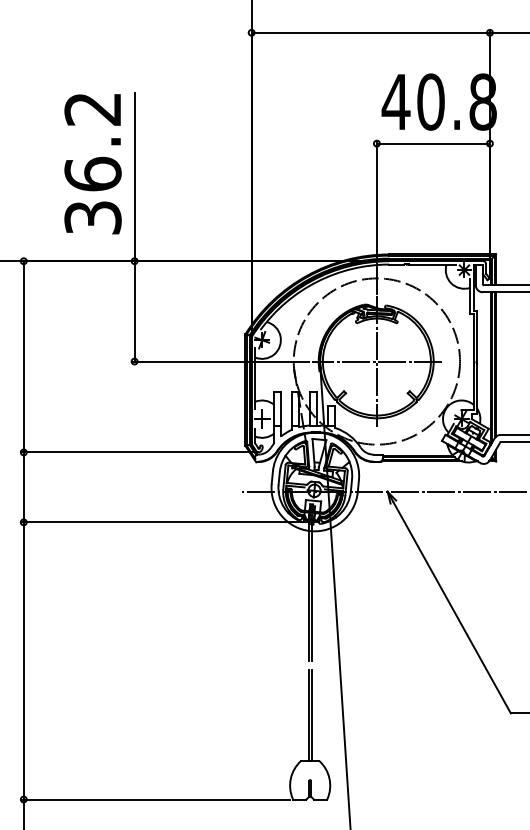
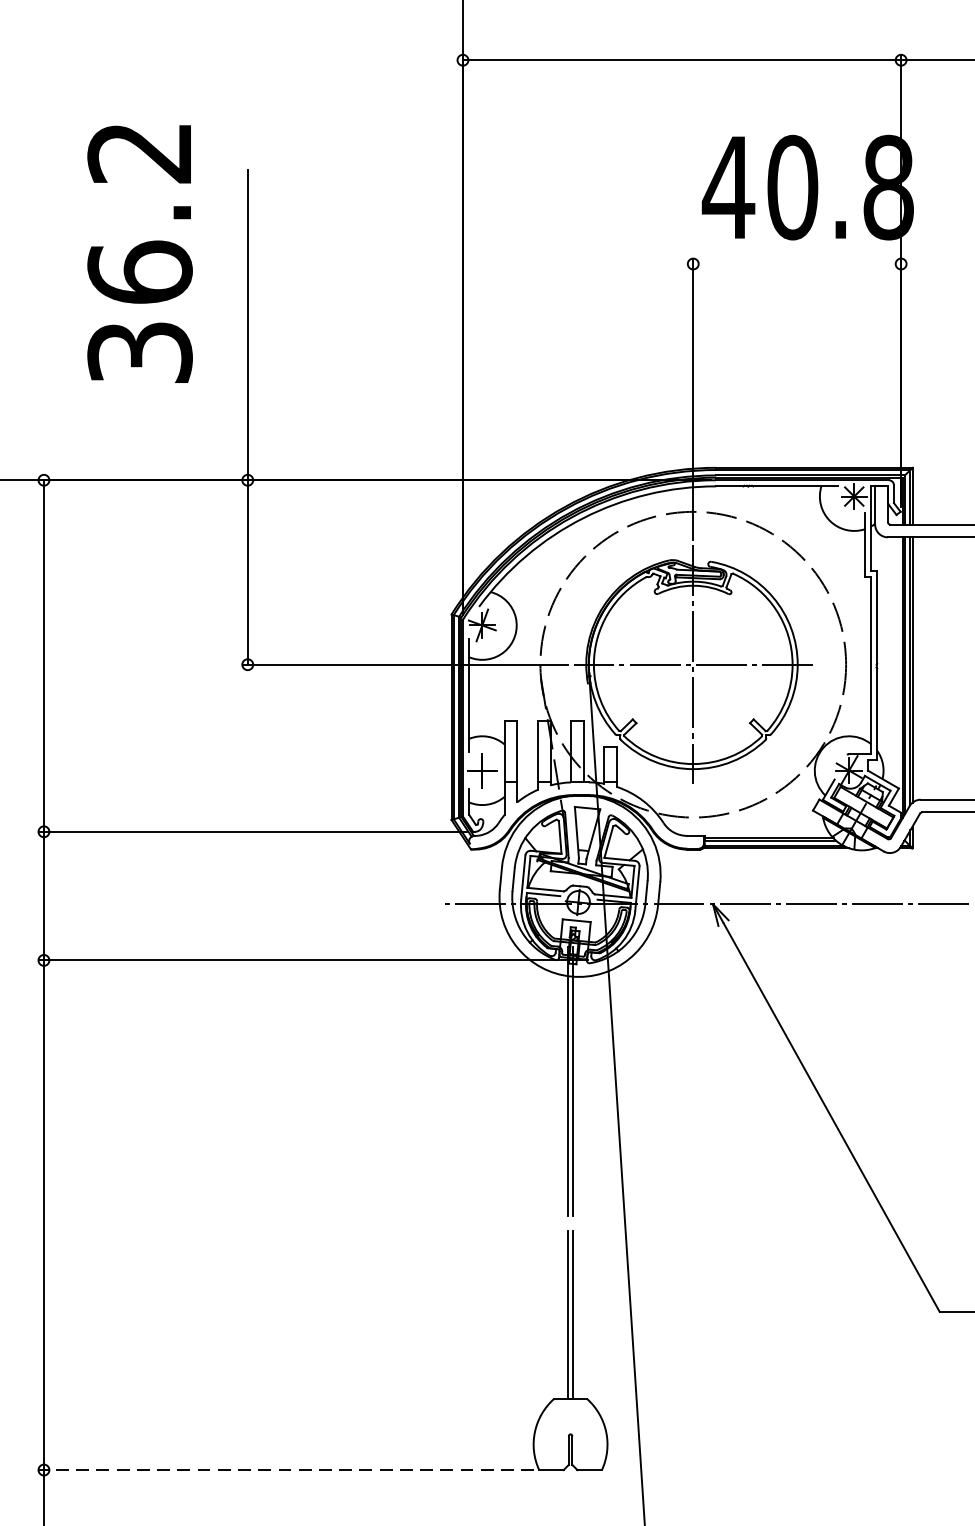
line: (432, 143) -> (795, 263), removed
text: (92, 164) -> (139, 254), moved
line: (155, 799) -> (286, 1470), solid -> dashed

